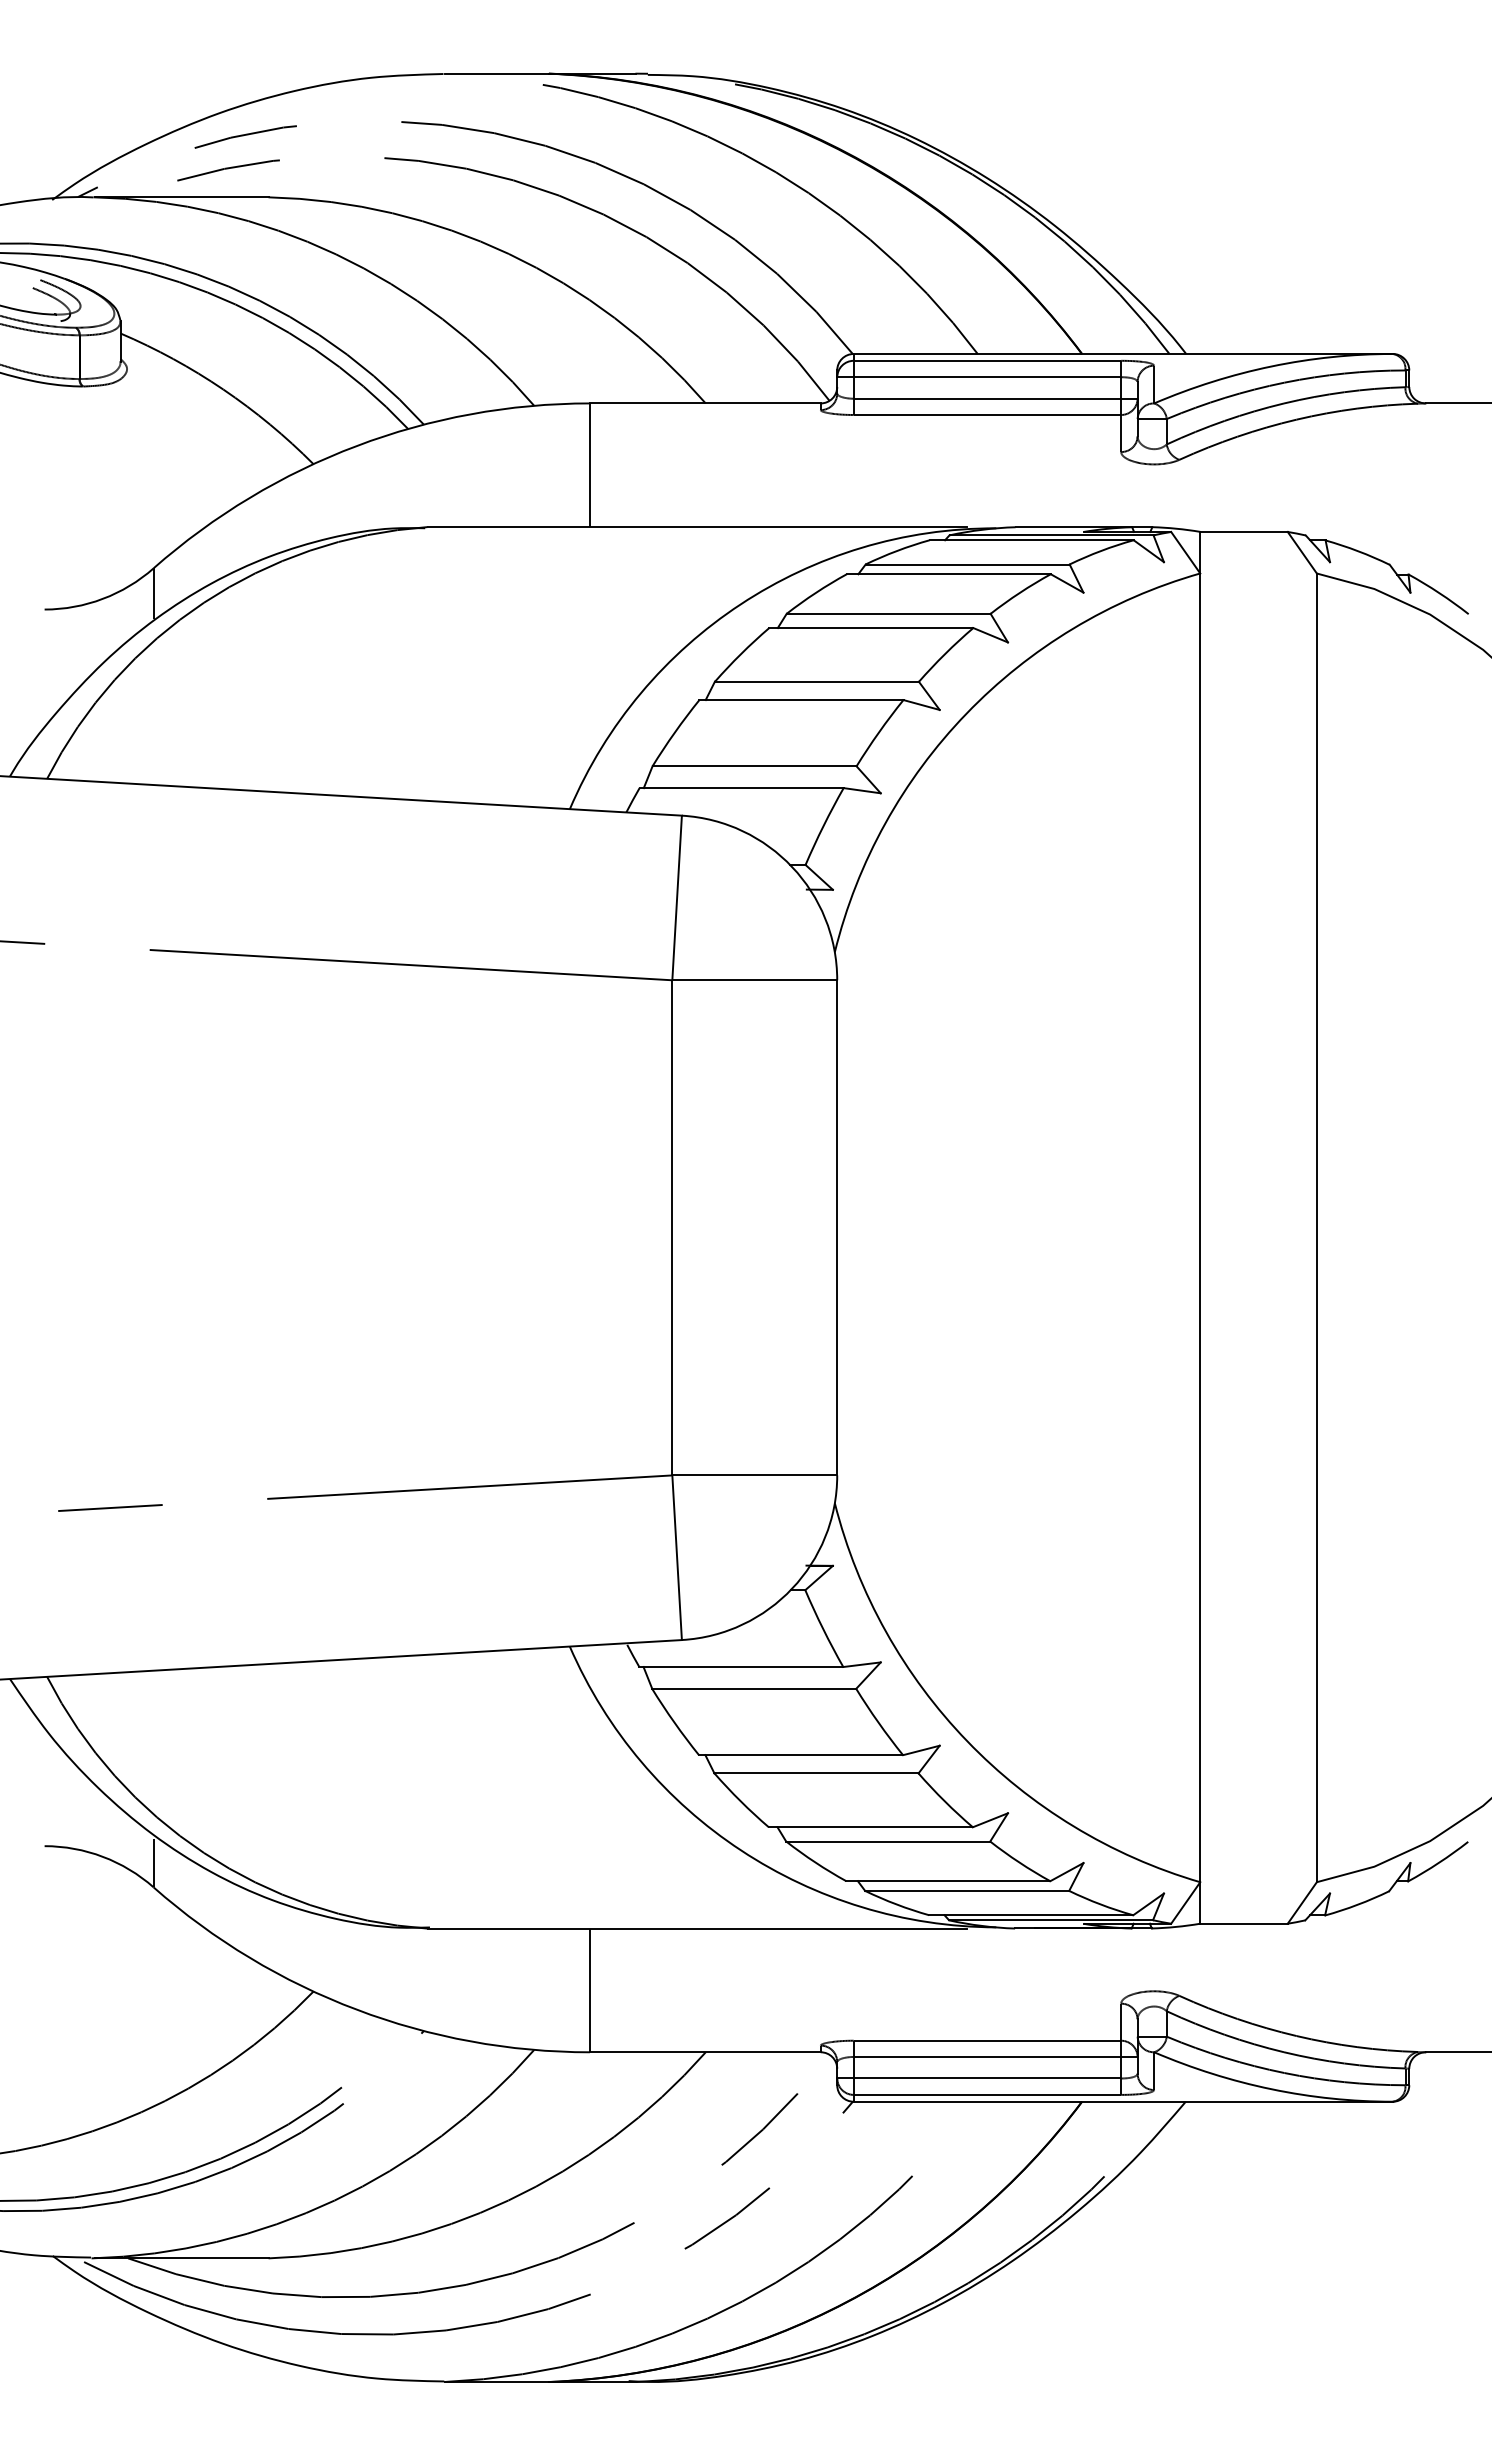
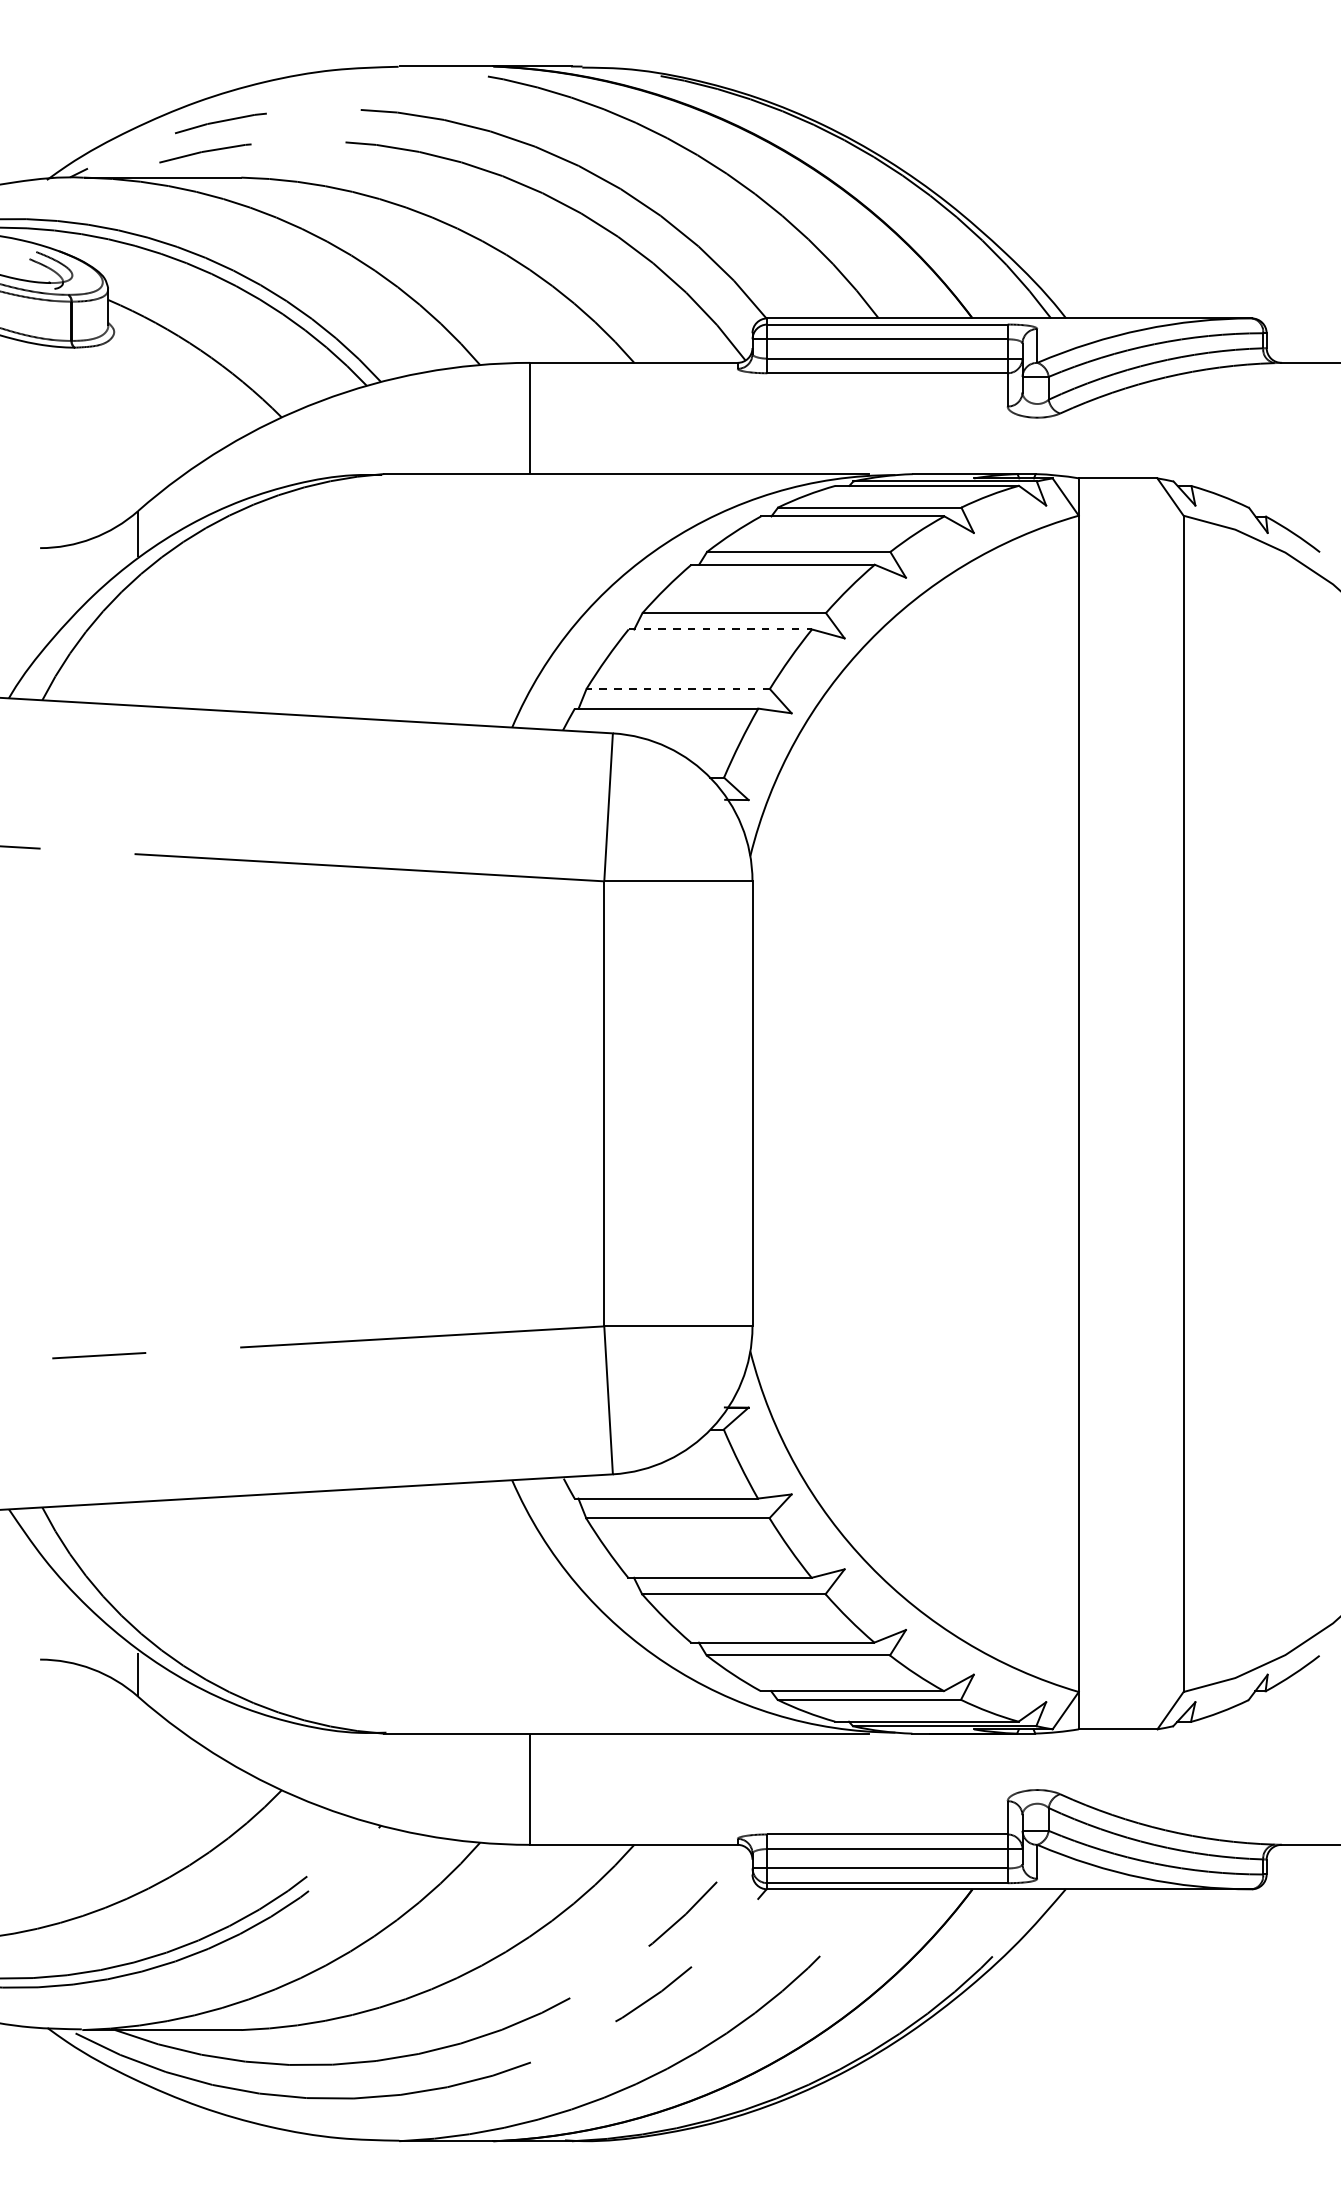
line: (801, 700) -> (720, 629), solid -> dashed
line: (754, 766) -> (678, 689), solid -> dashed

